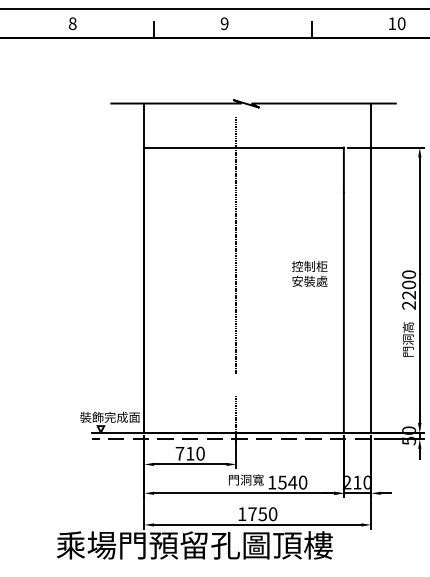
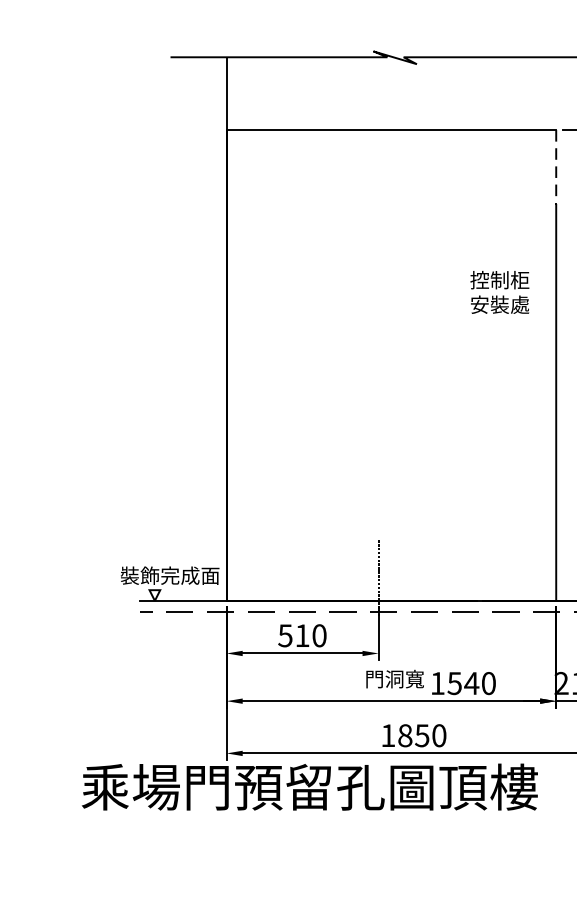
line: (343, 170) -> (555, 167), solid -> dashed
line: (236, 245) -> (378, 291), removed
text: (309, 273) -> (499, 291), moved
text: (179, 453) -> (284, 635), 710 -> 510
text: (252, 514) -> (405, 736), 1750 -> 1850

